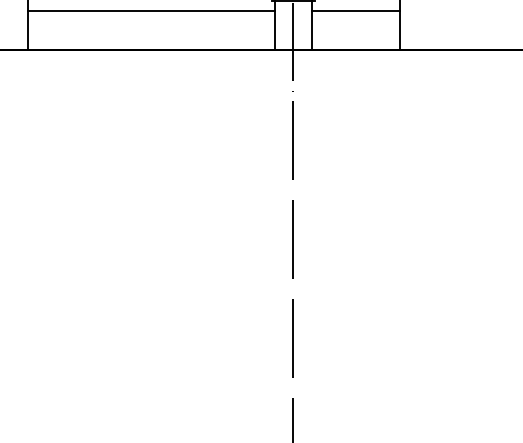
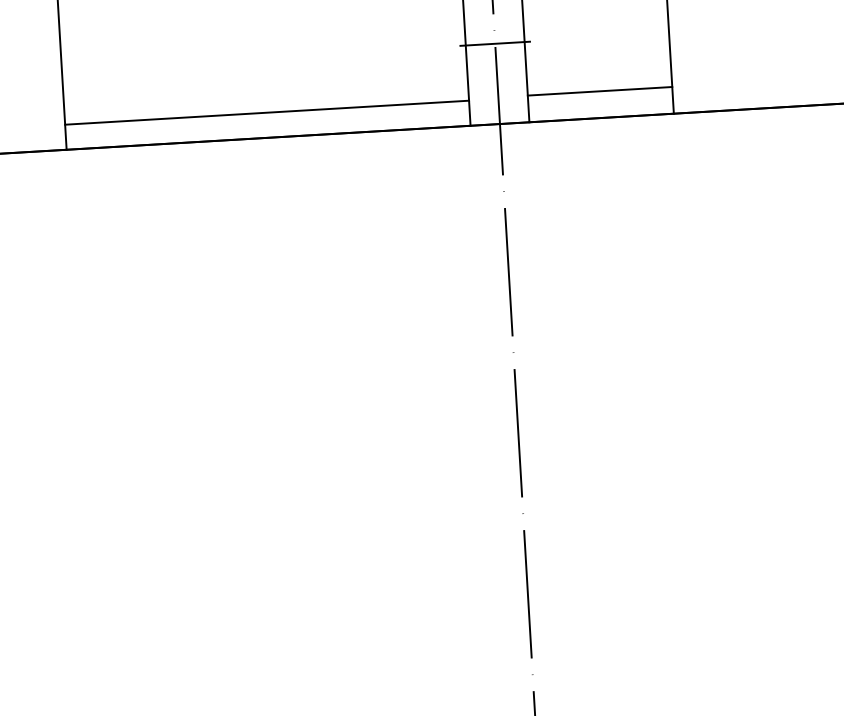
line: (151, 10) -> (267, 112), moved
line: (355, 10) -> (599, 91), moved

